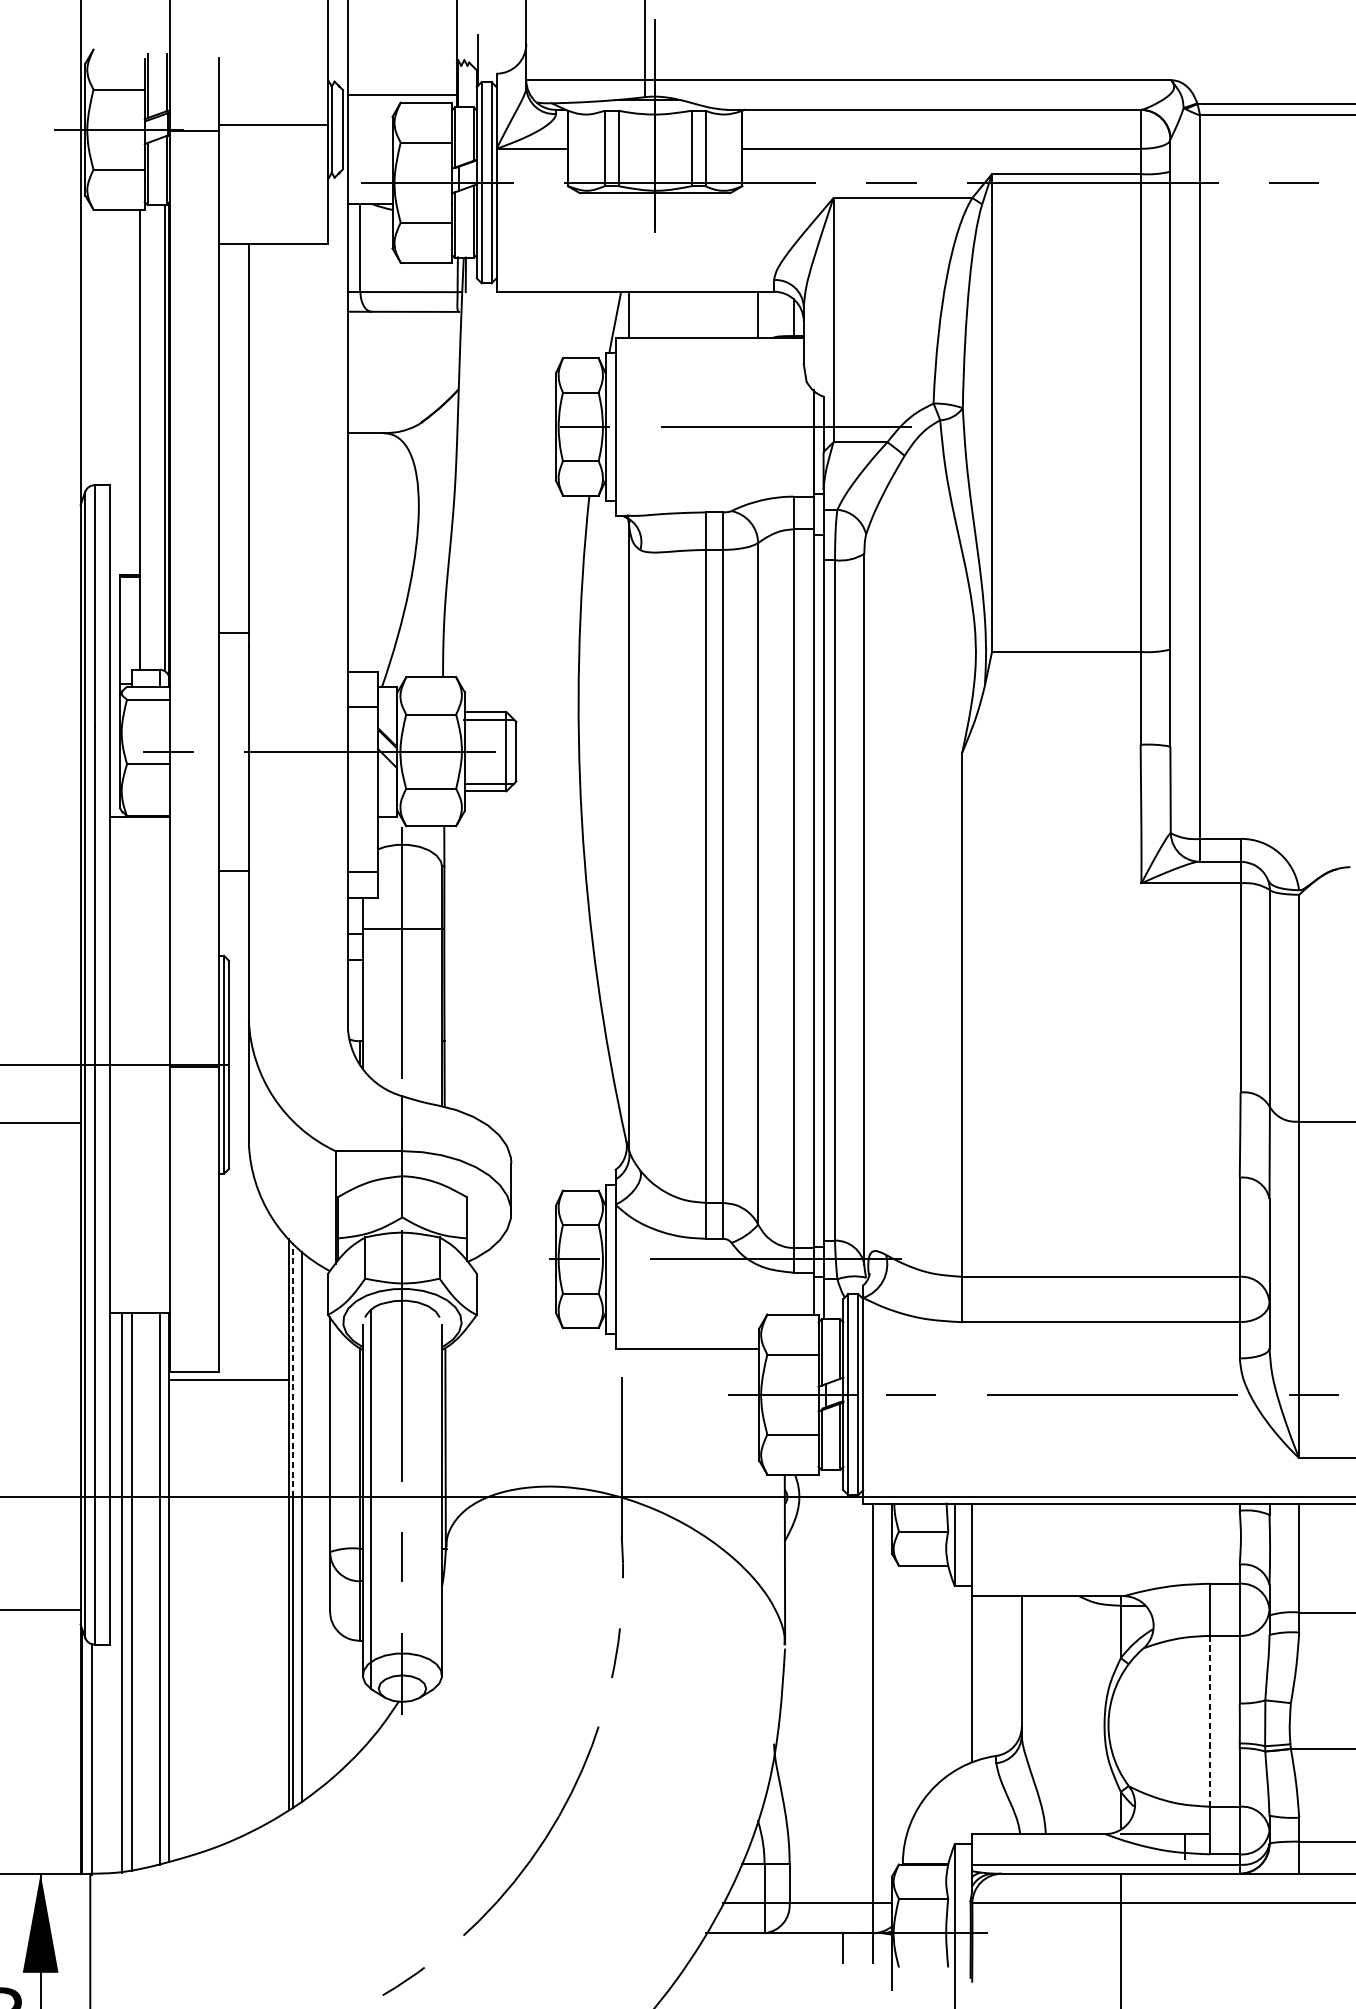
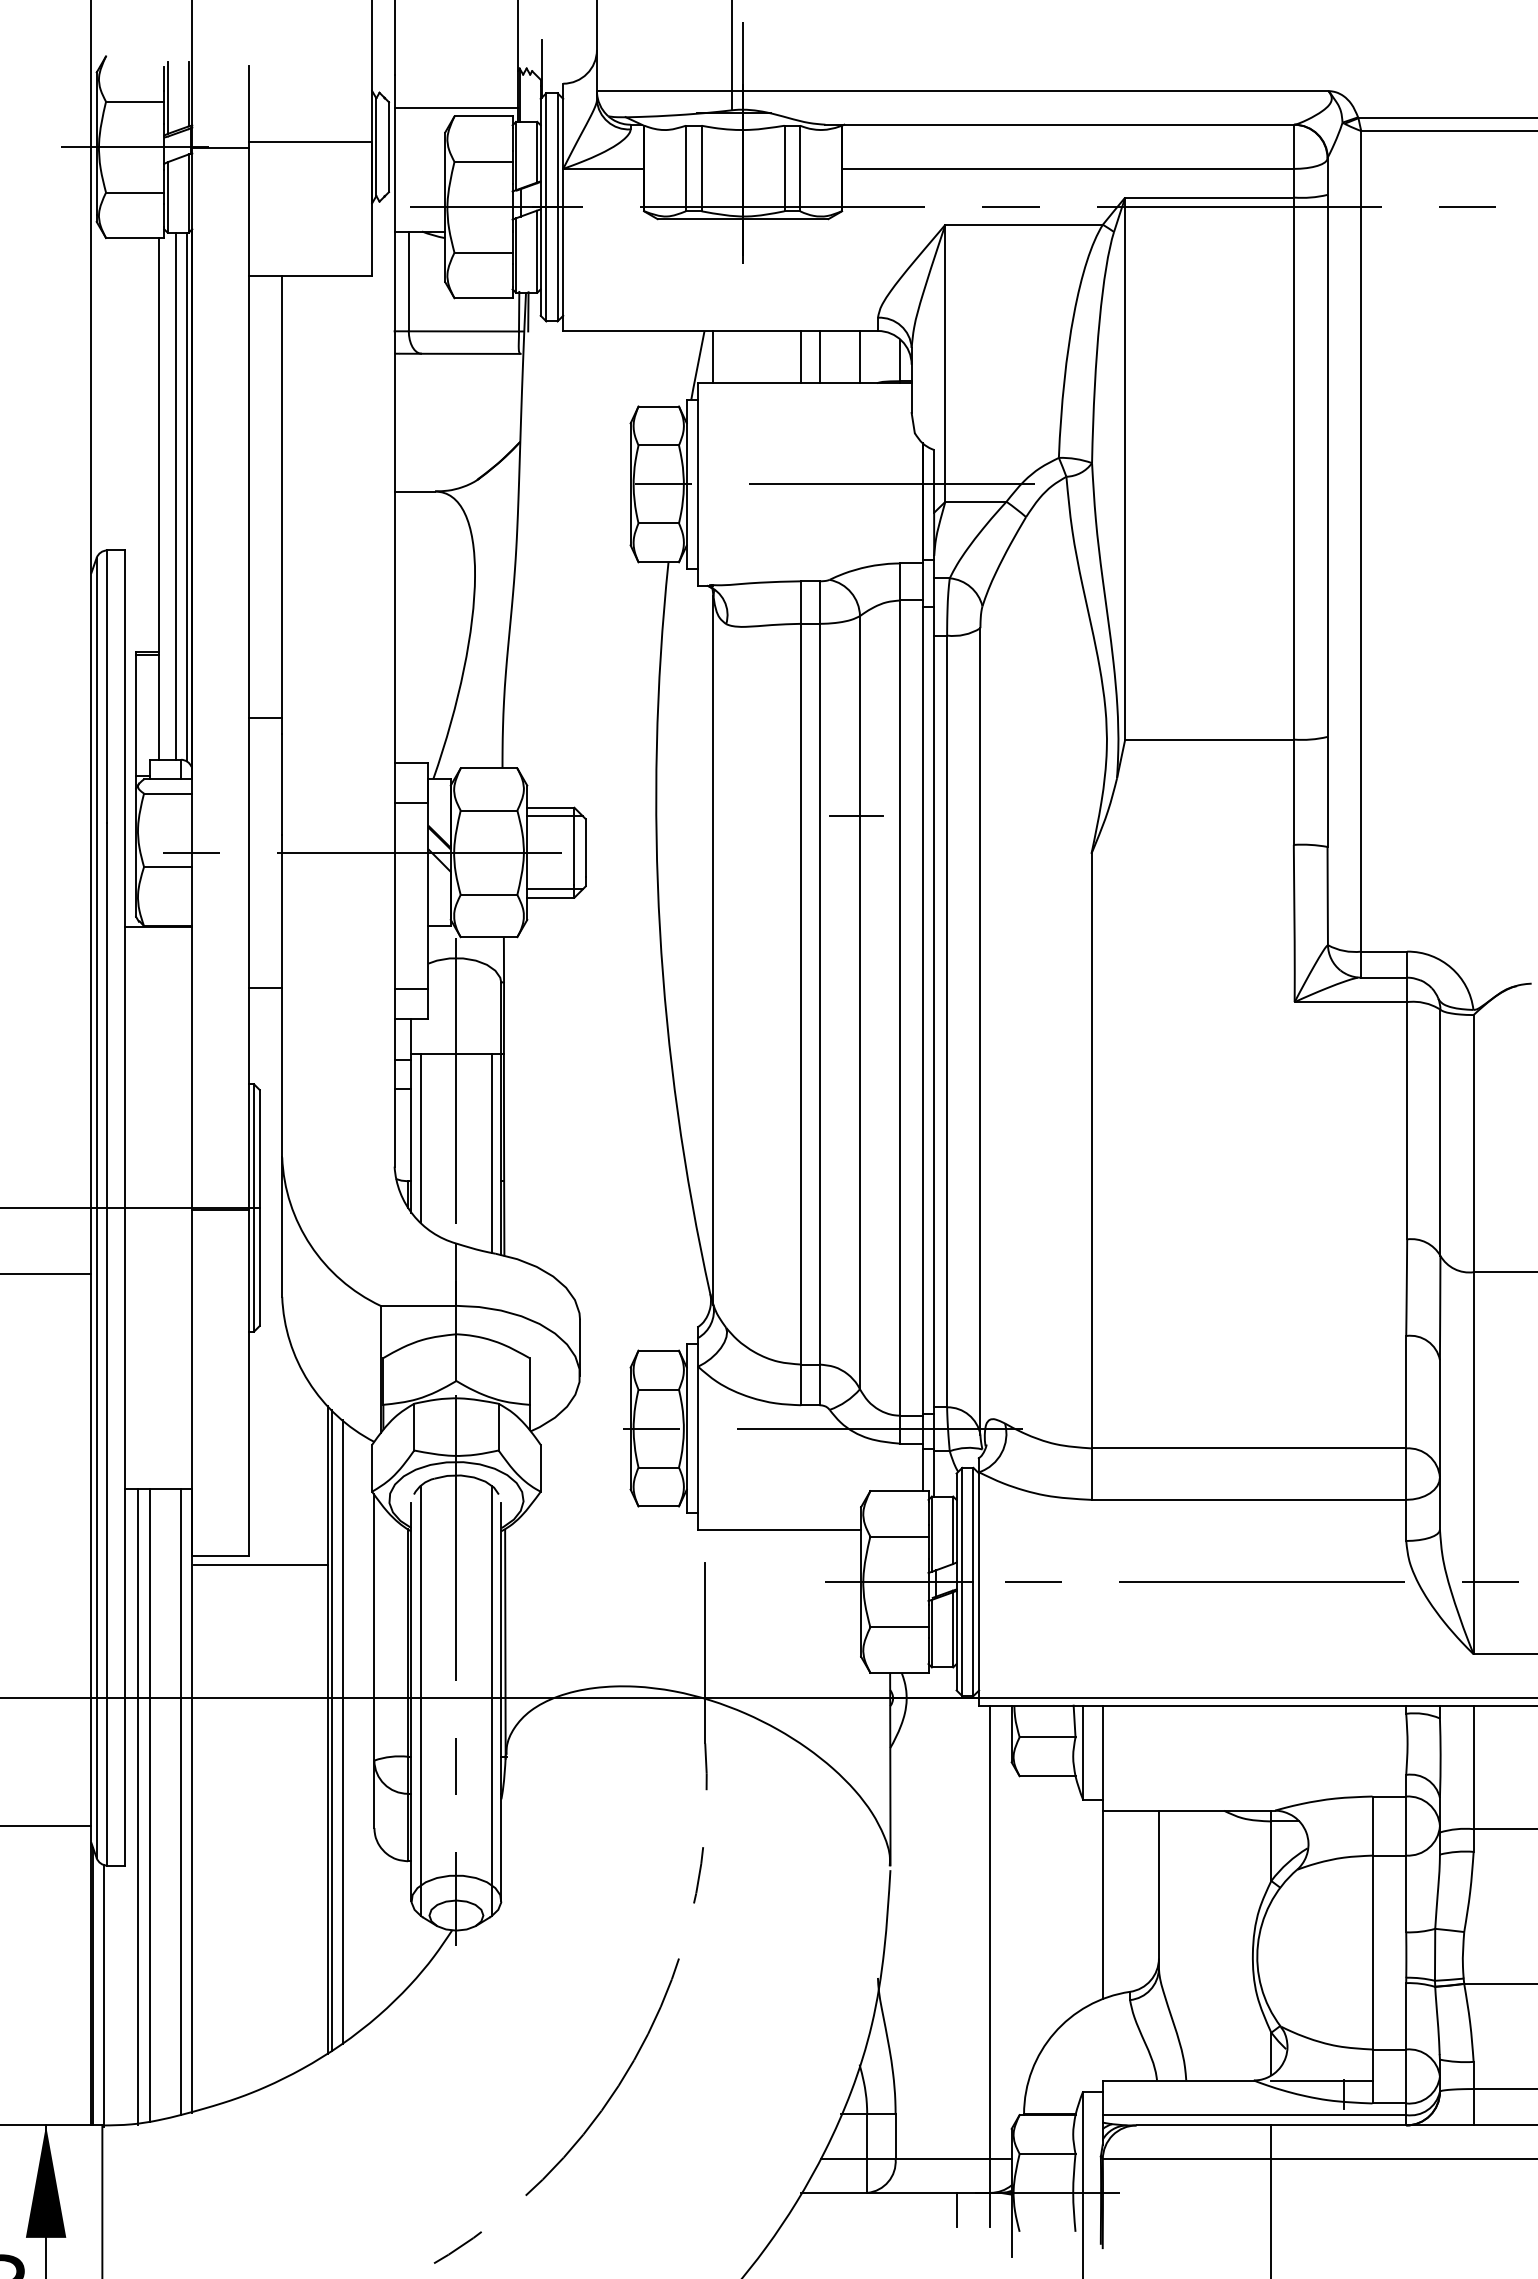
line: (706, 314) -> (801, 356), added
line: (722, 314) -> (819, 356), added
line: (154, 436) -> (175, 495), added
line: (755, 719) -> (856, 816), added
line: (370, 1002) -> (420, 1137), added
line: (434, 1016) -> (492, 1153), added
line: (293, 1369) -> (332, 1553), dashed -> solid
line: (434, 1499) -> (492, 1700), added
line: (1210, 1721) -> (1372, 1952), dashed -> solid

